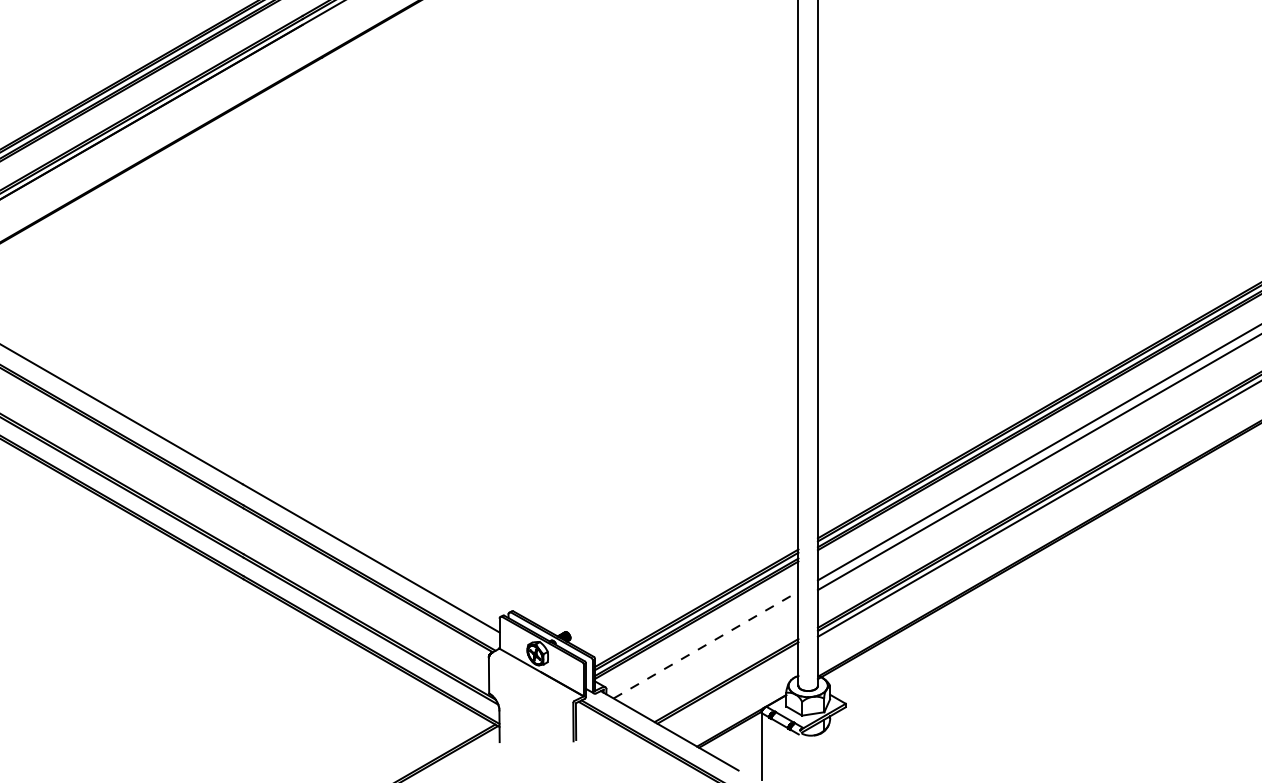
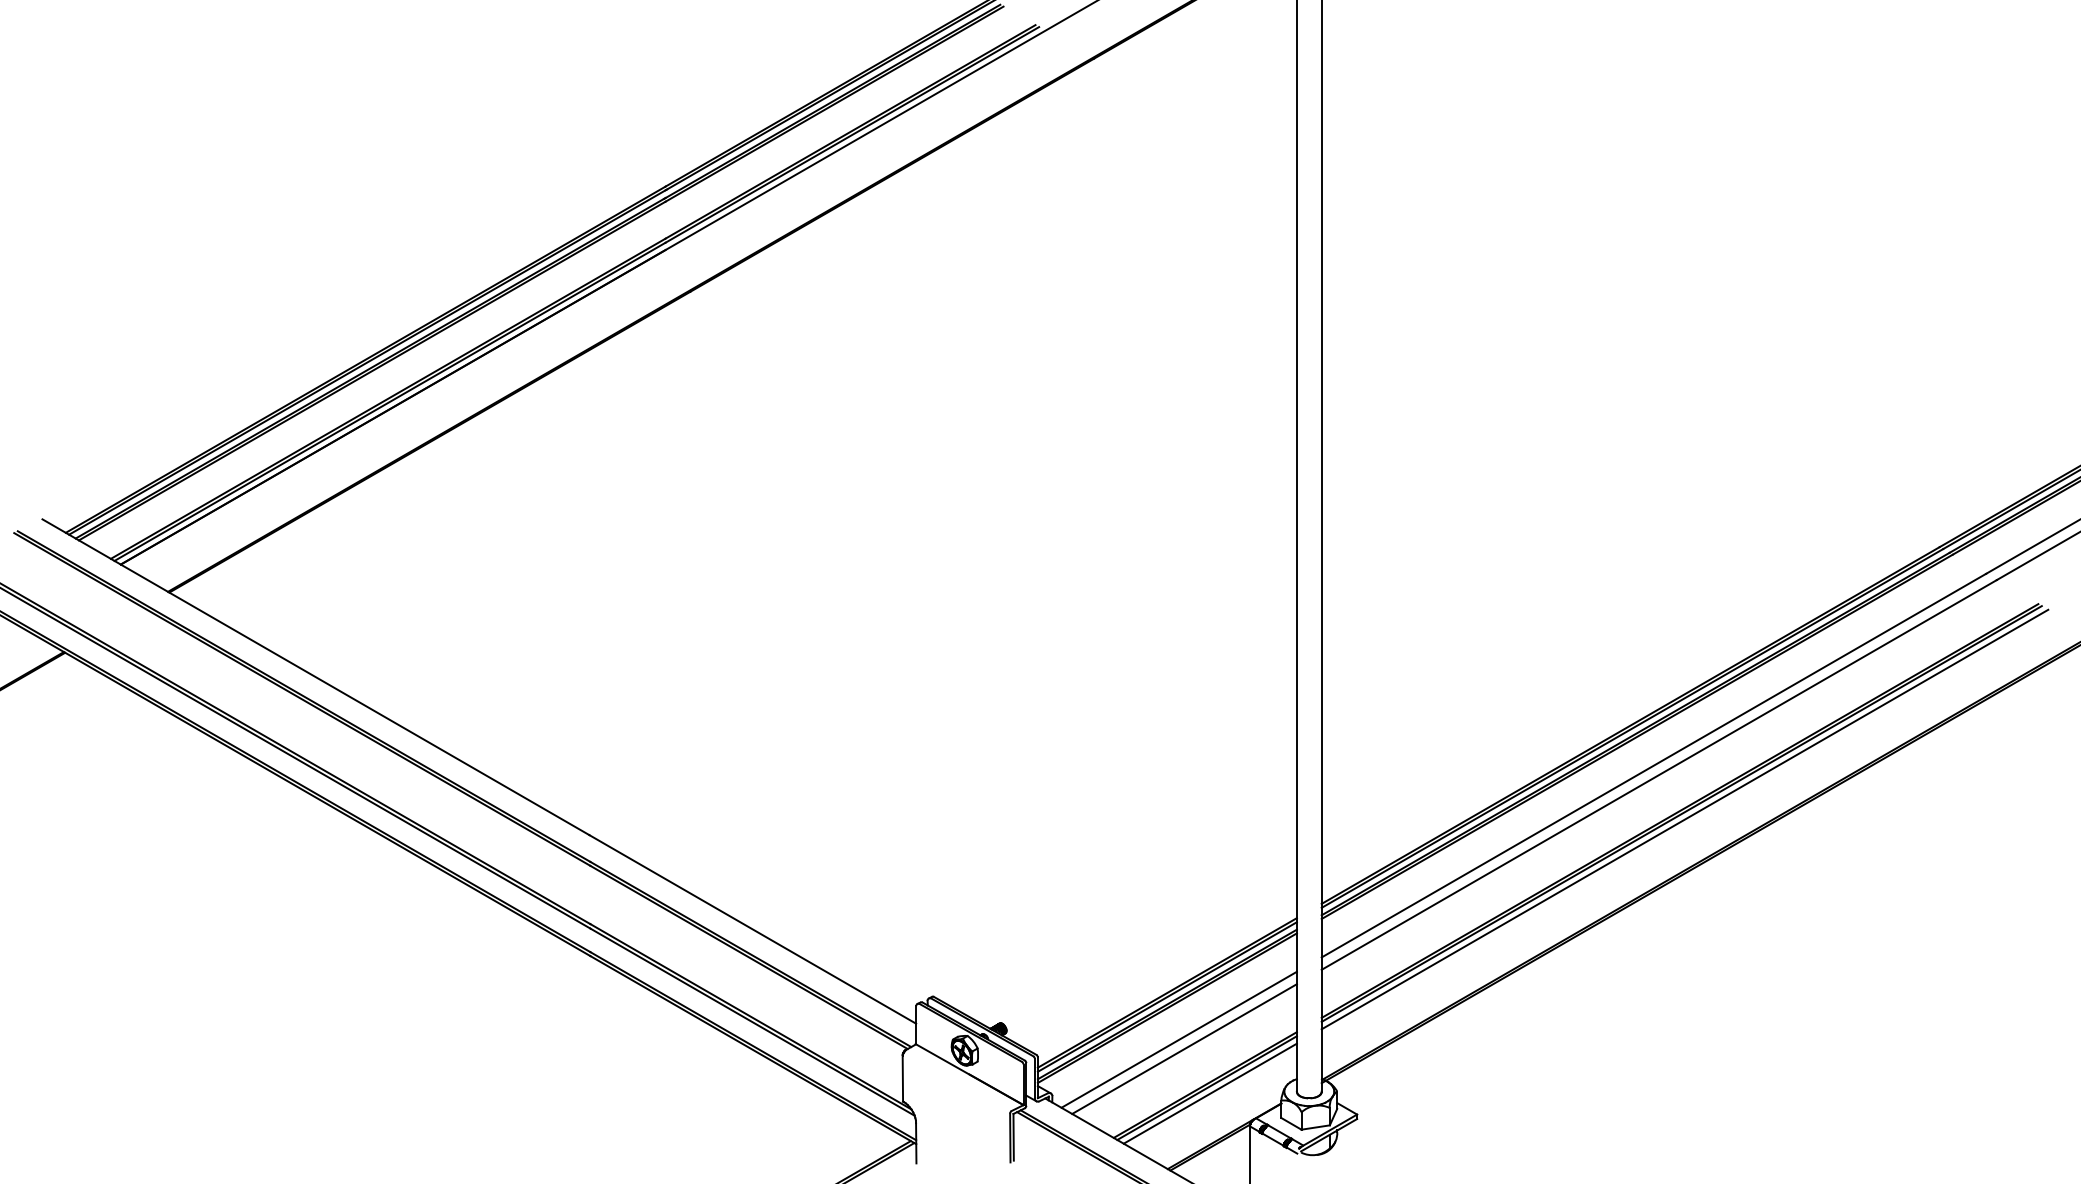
line: (706, 644) -> (1179, 1039), dashed -> solid
line: (710, 651) -> (1184, 1048), added
line: (729, 687) -> (1209, 1093), added

